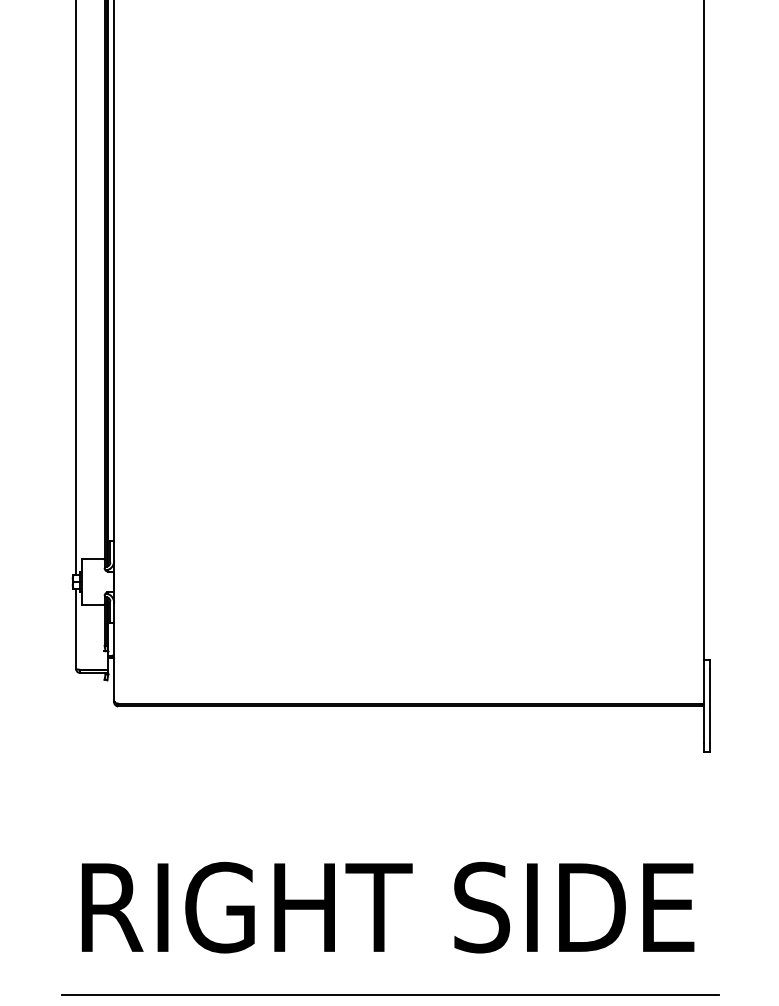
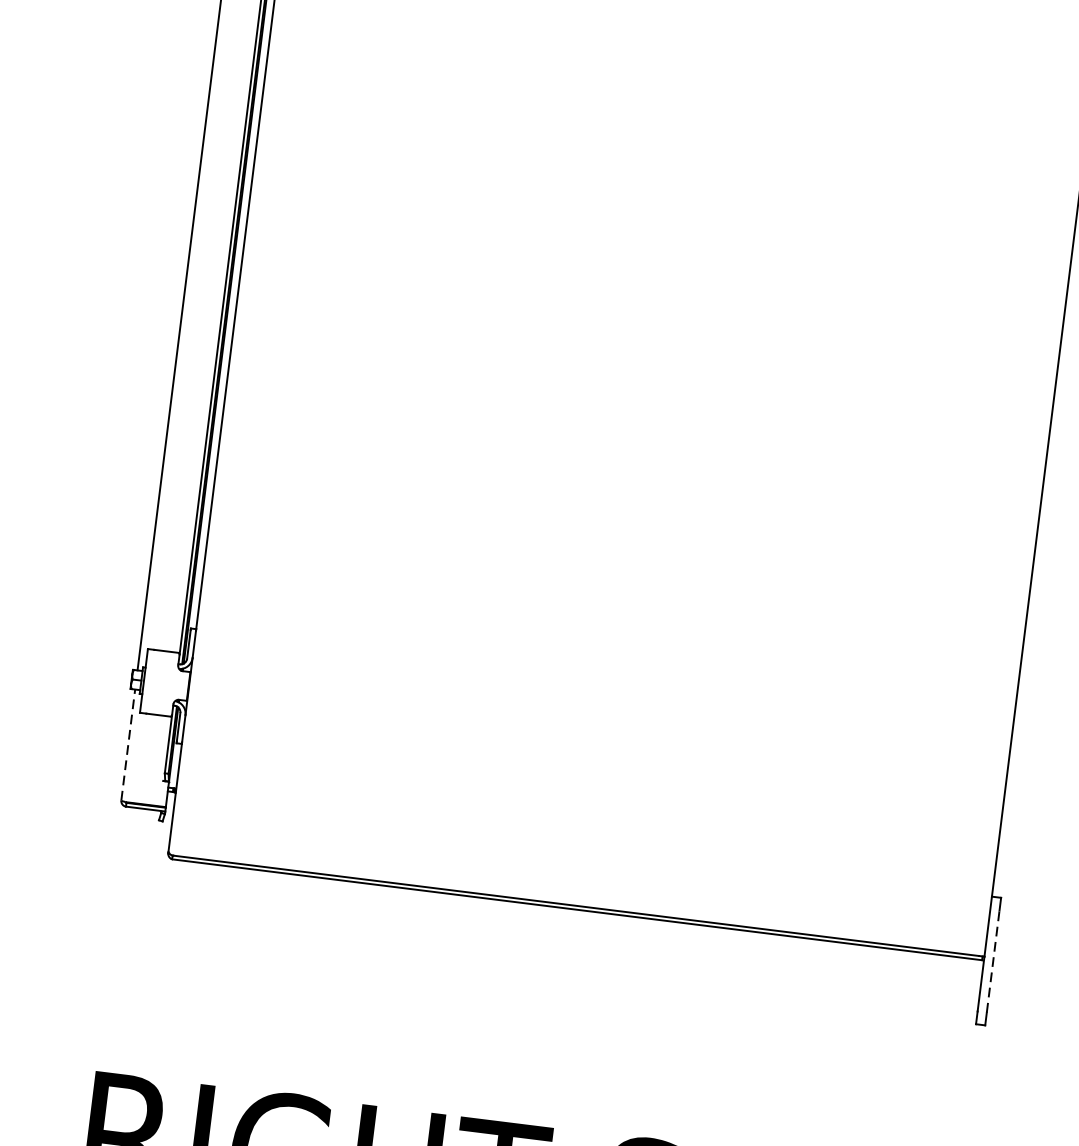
line: (76, 628) -> (128, 744), solid -> dashed
line: (710, 706) -> (993, 961), solid -> dashed

